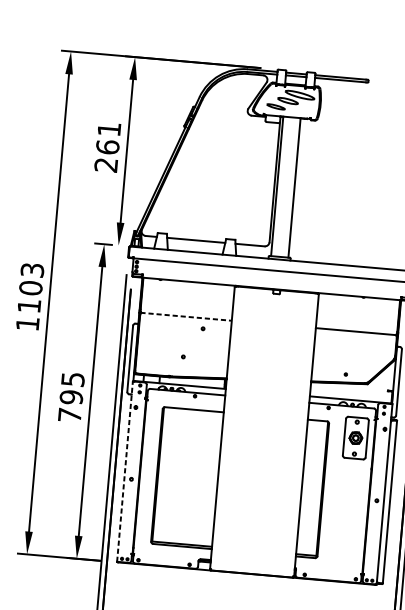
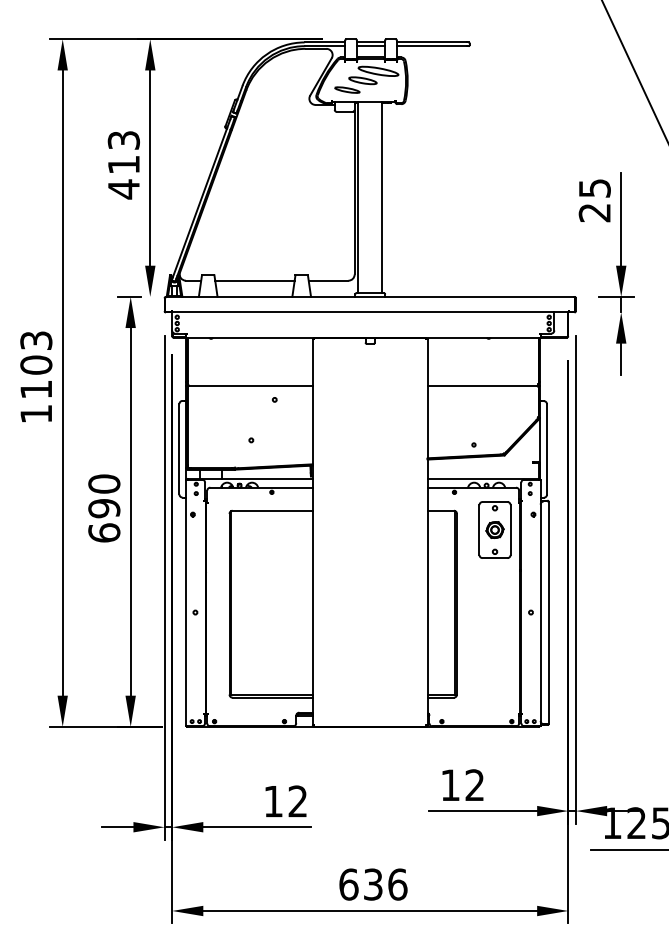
text: (107, 147) -> (123, 165), 261 -> 413
line: (186, 316) -> (250, 385), dashed -> solid
text: (71, 397) -> (104, 508), 795 -> 690
line: (124, 471) -> (185, 602), dashed -> solid

